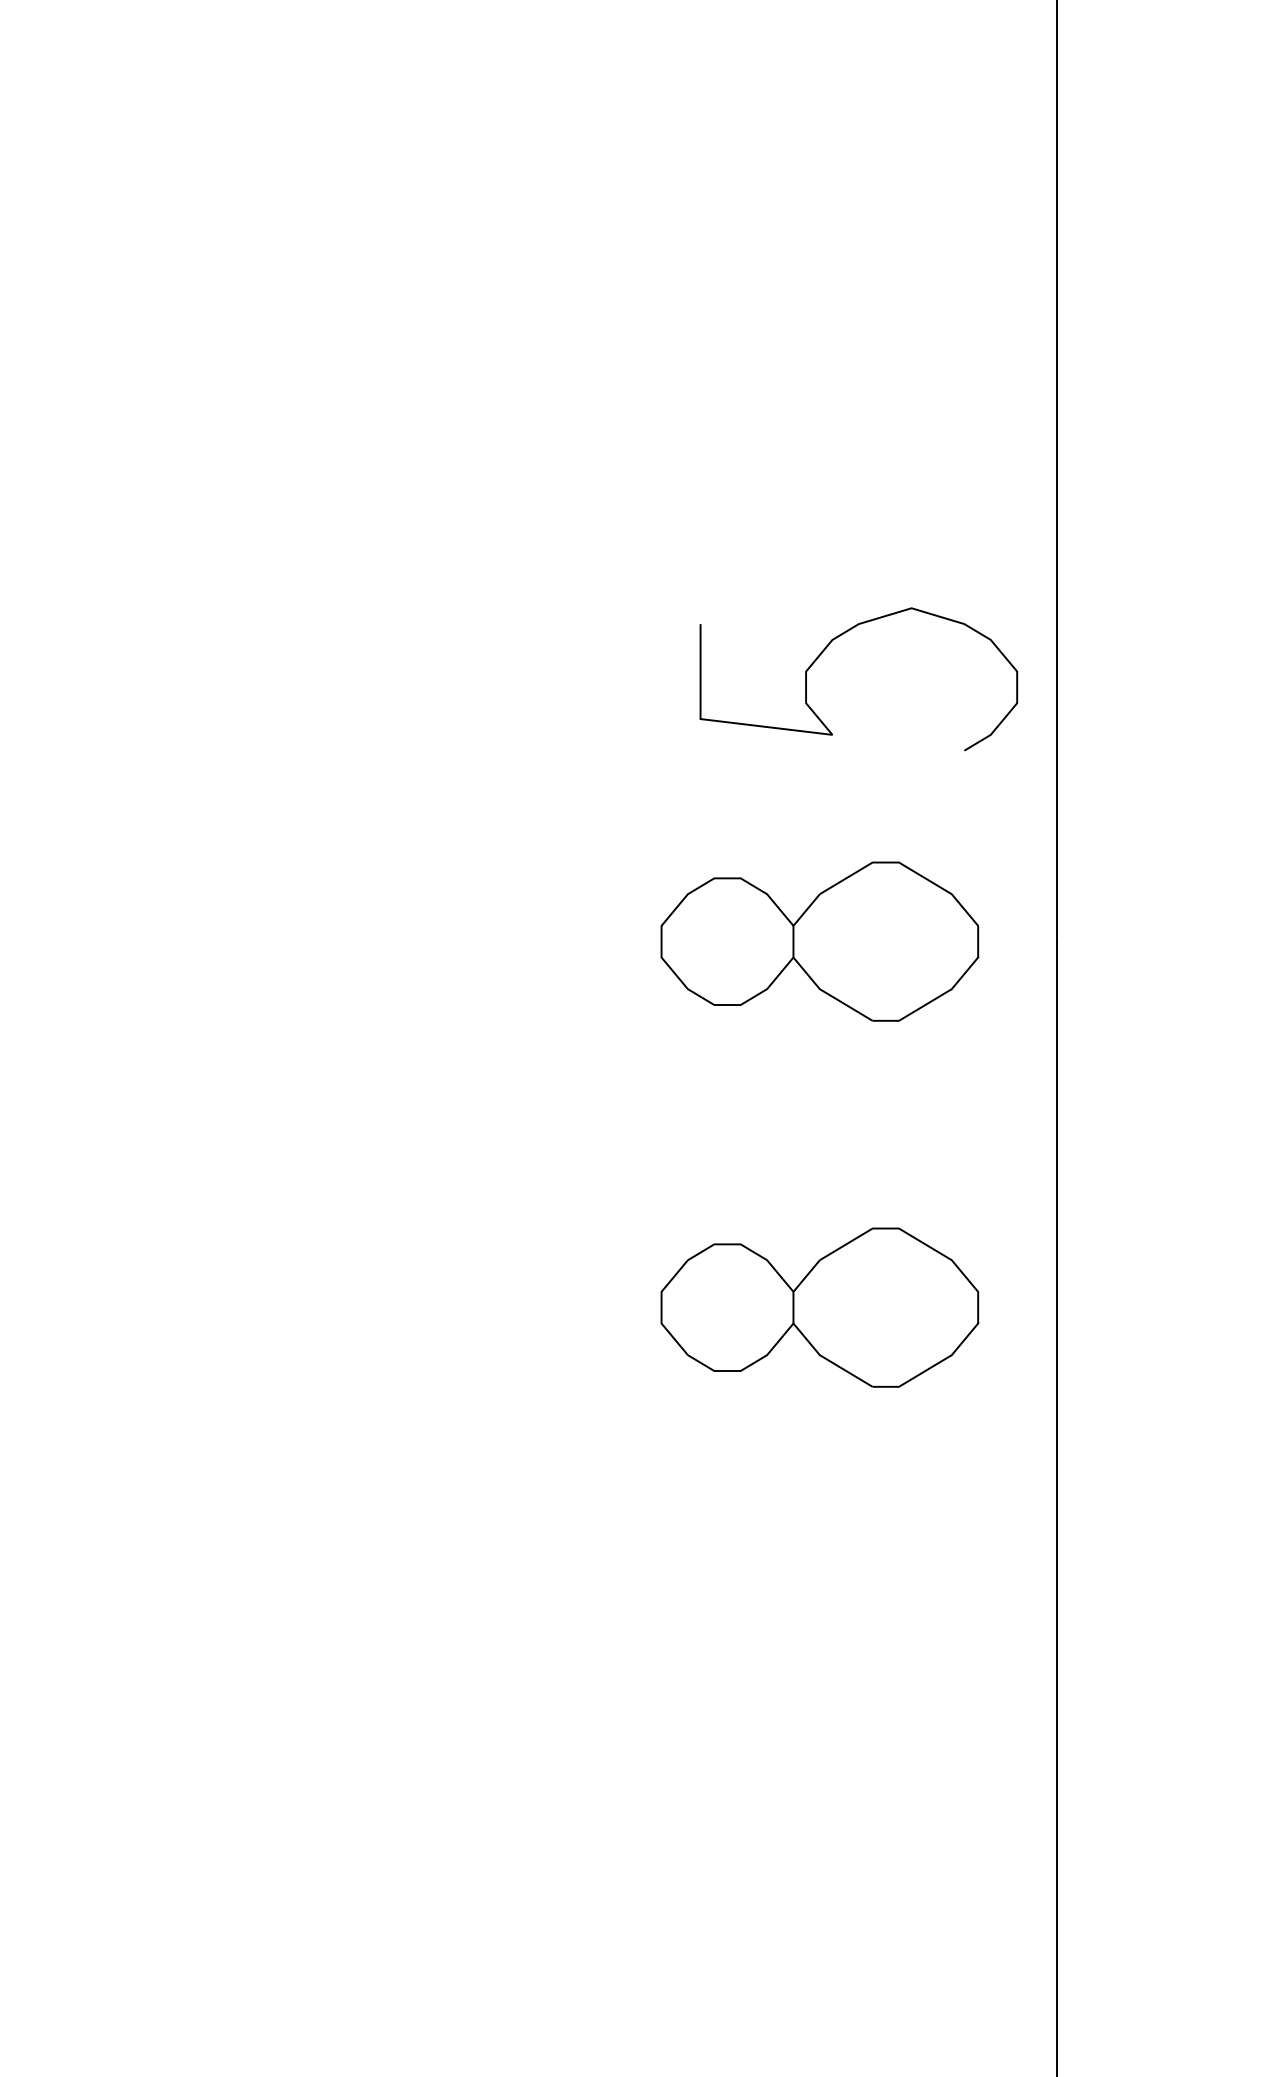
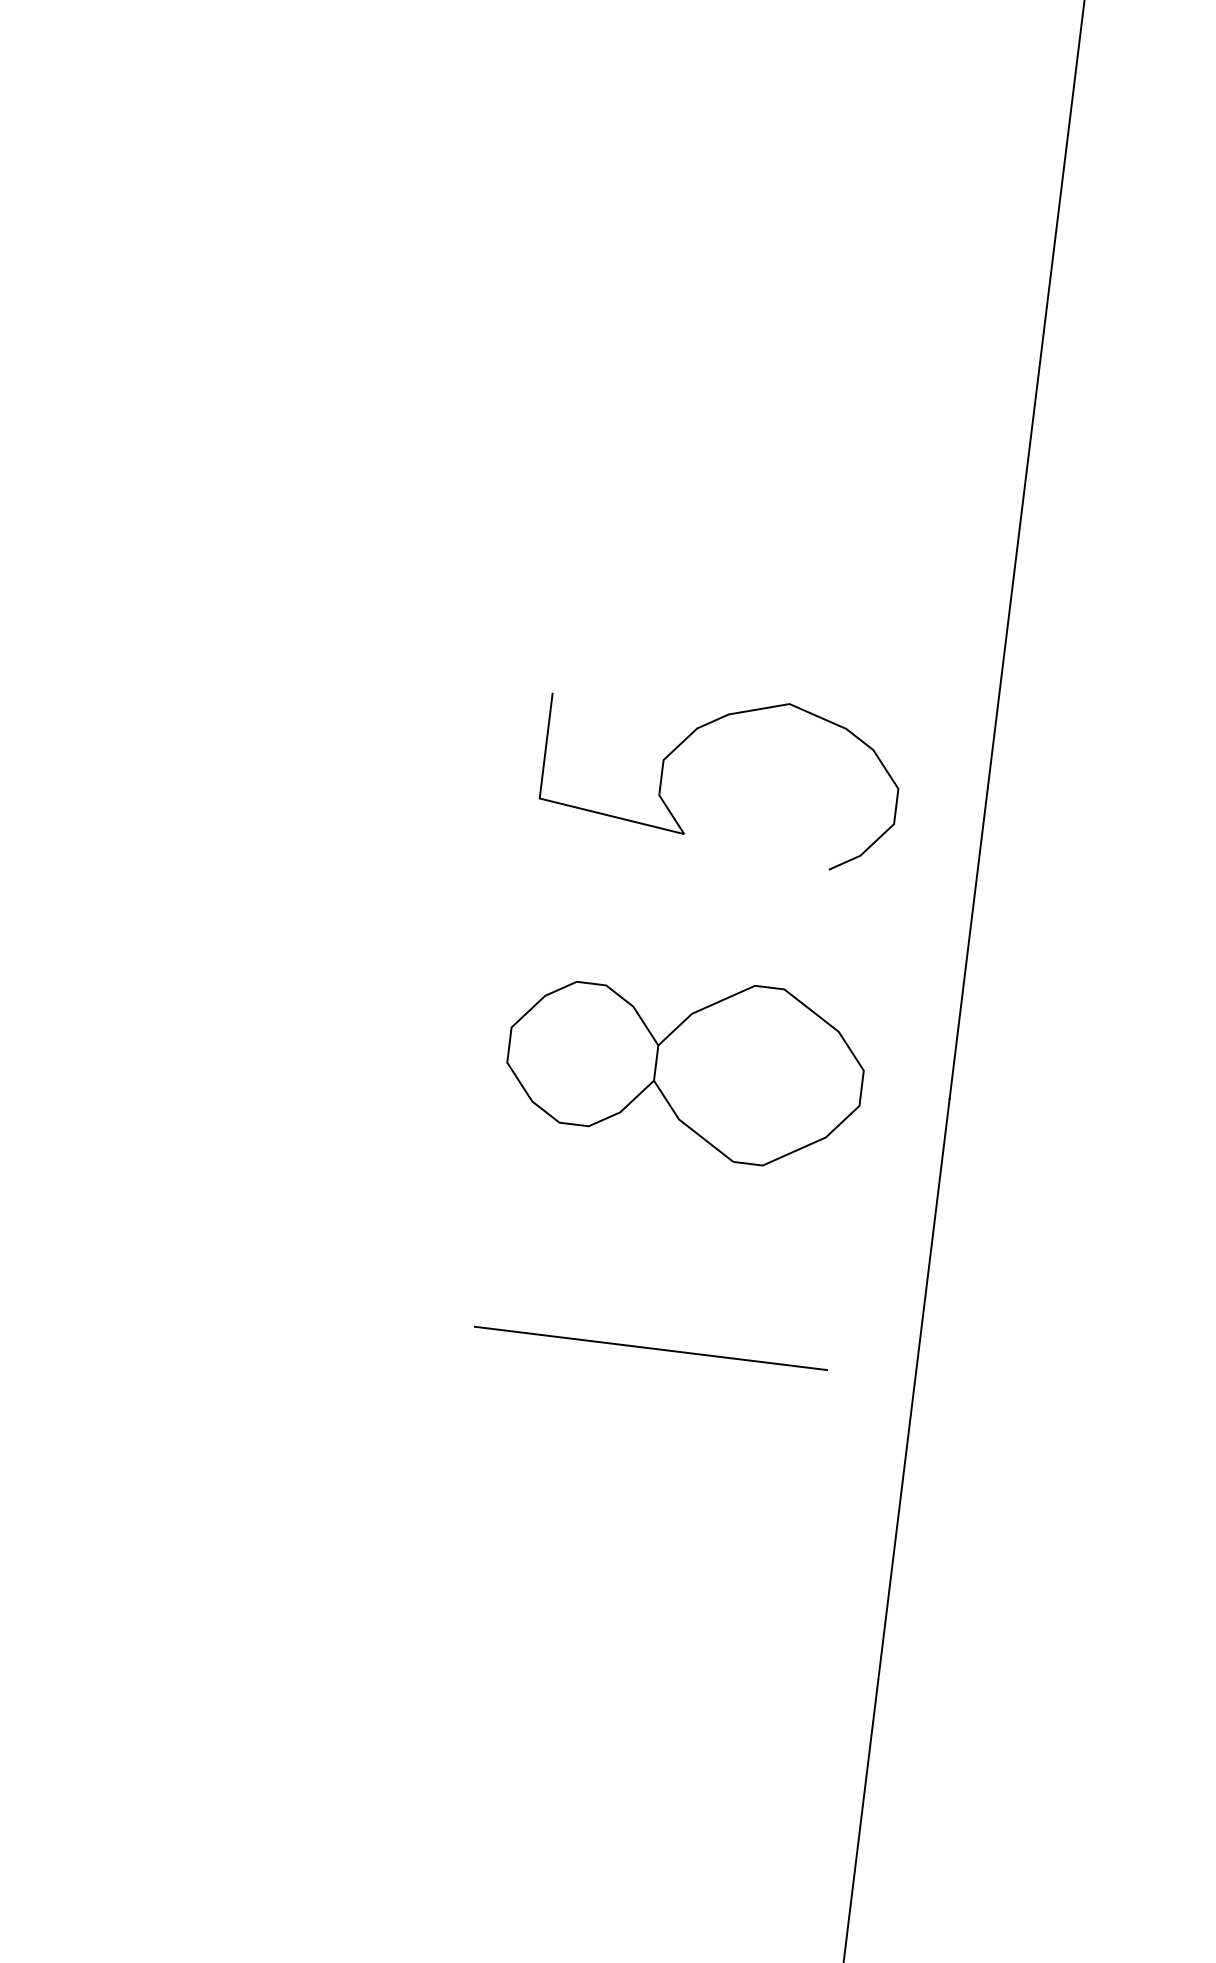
curve: (824, 651) -> (686, 740), moved
line: (819, 1194) -> (650, 1347), added
part: (819, 1307) -> (635, 1473), removed

